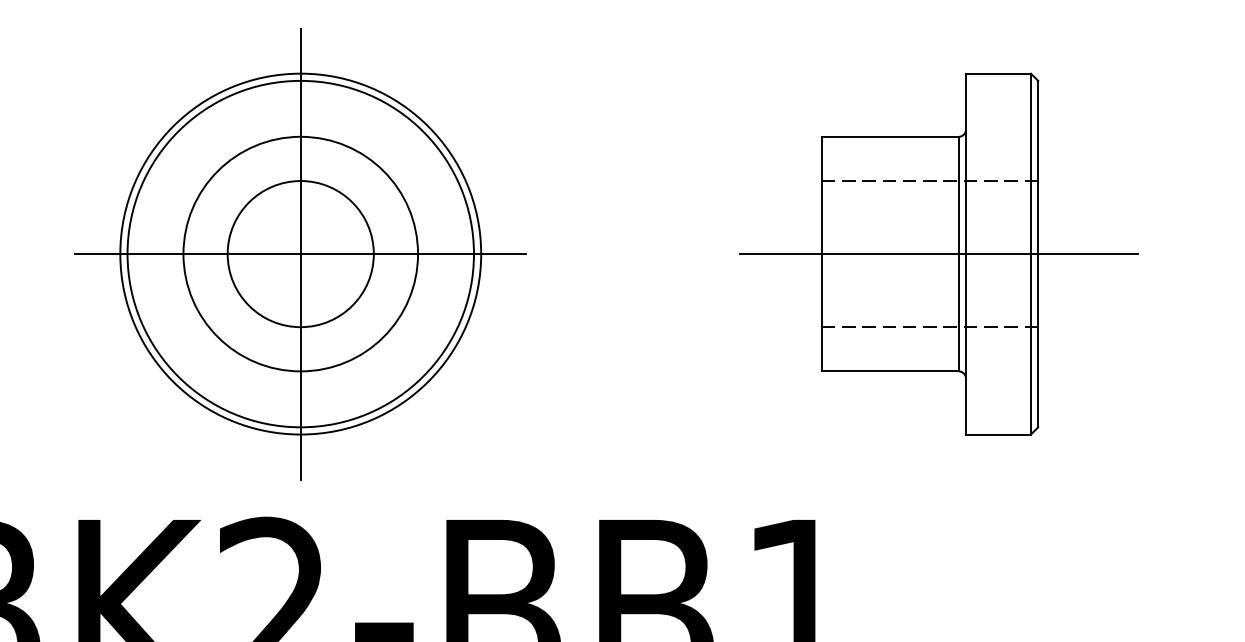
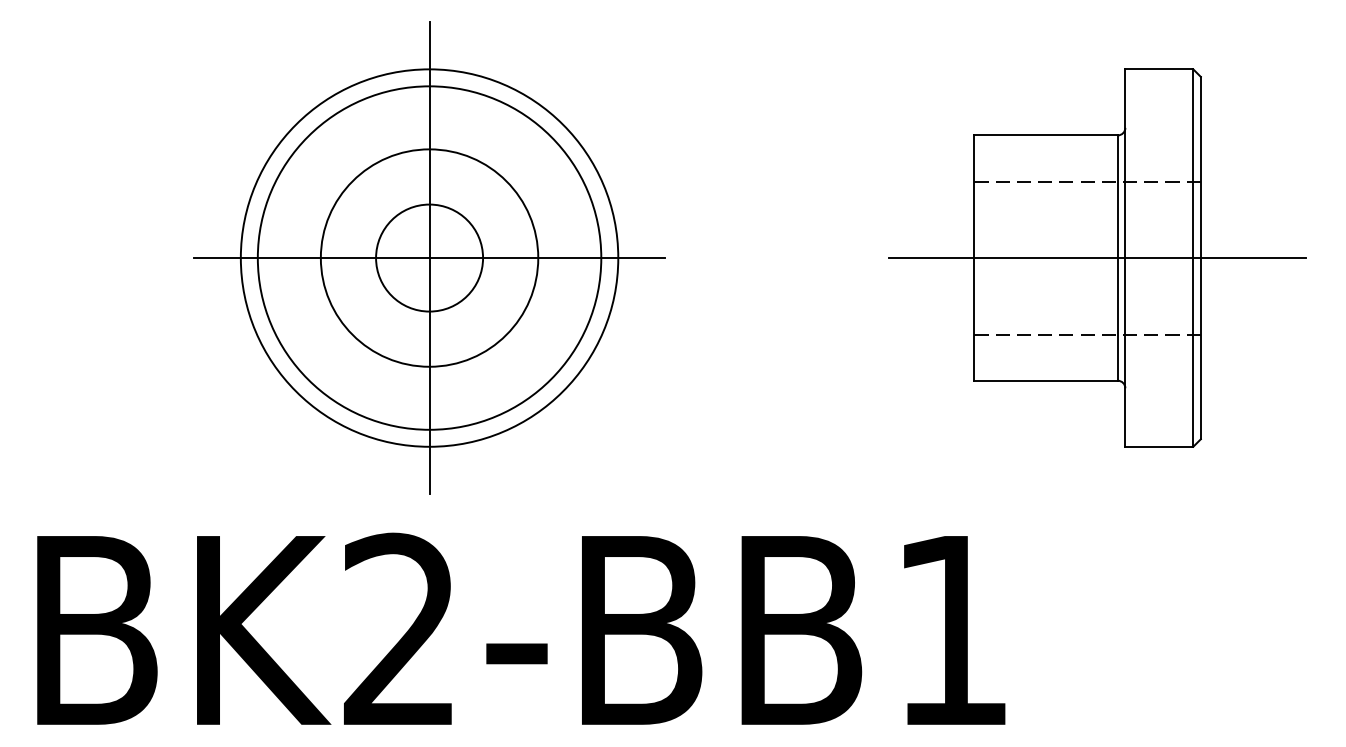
circle: (300, 253) -> (429, 257), size x0.6
circle: (300, 253) -> (429, 257), size x0.7
circle: (300, 253) -> (429, 257), size x1.4

